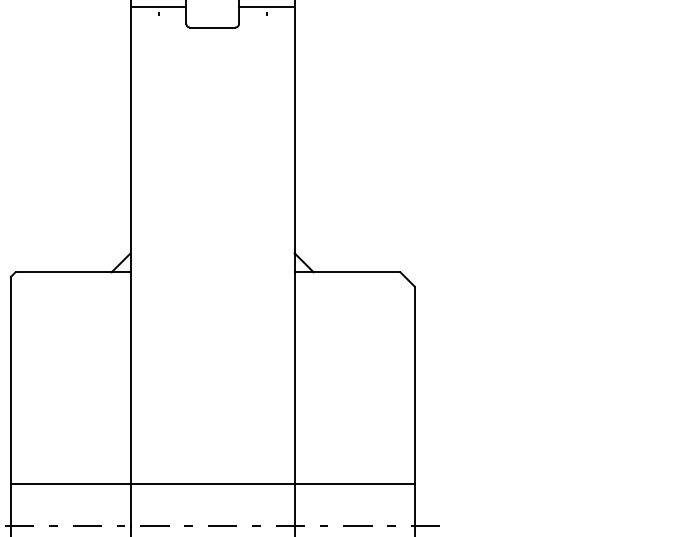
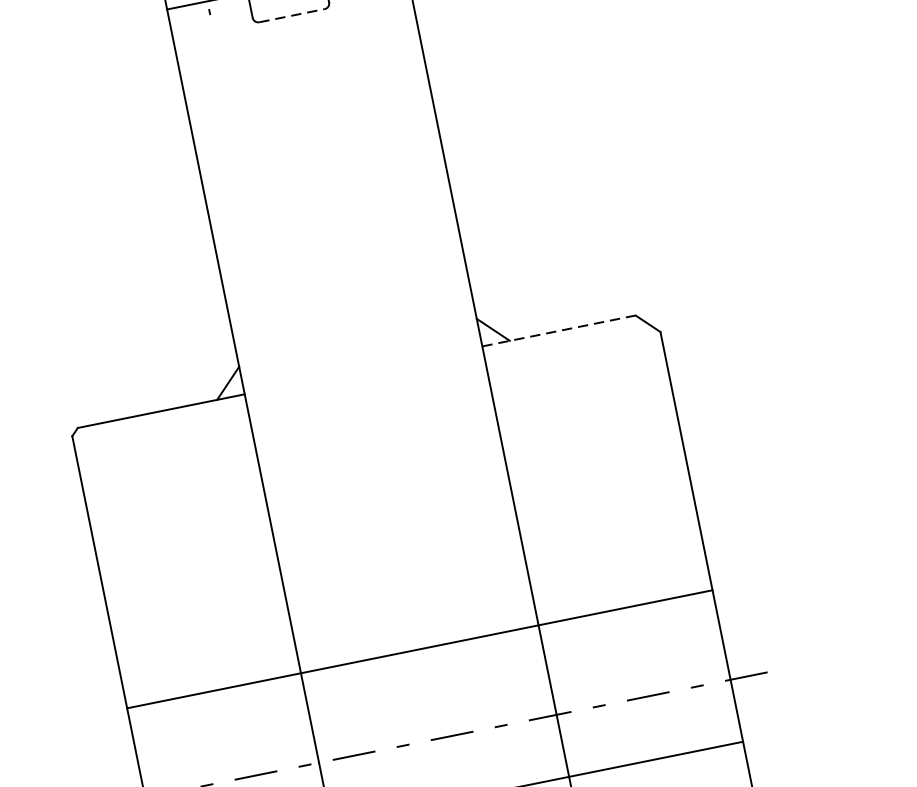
line: (212, 27) -> (291, 15), solid -> dashed
line: (347, 272) -> (559, 331), solid -> dashed
line: (212, 483) -> (419, 649), moved

